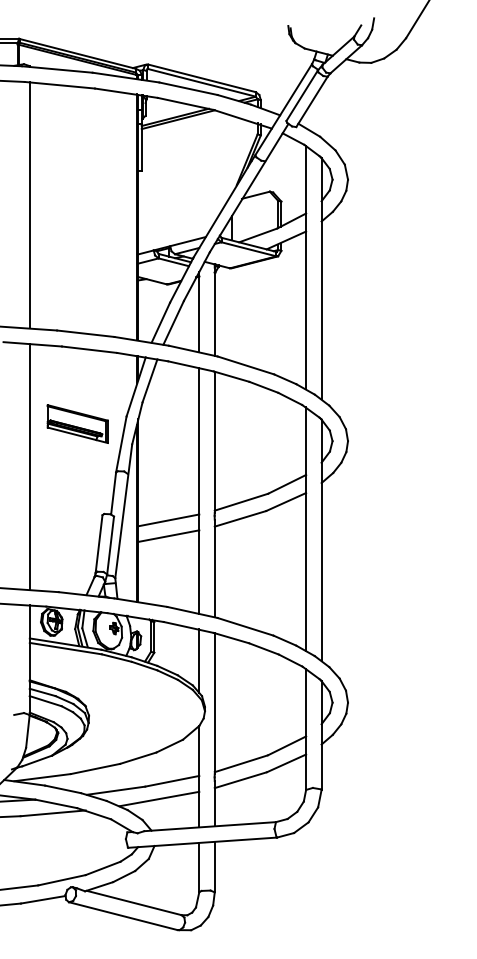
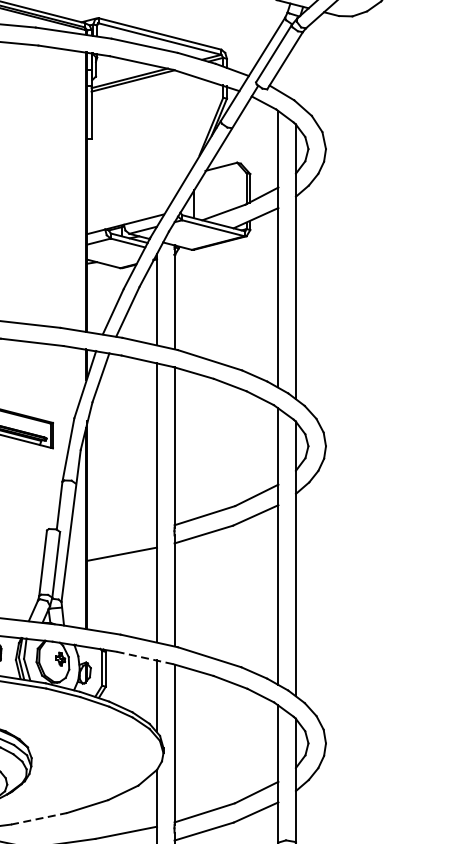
line: (168, 520) -> (121, 536), removed
line: (188, 627) -> (144, 658), solid -> dashed
line: (96, 768) -> (40, 818), solid -> dashed

